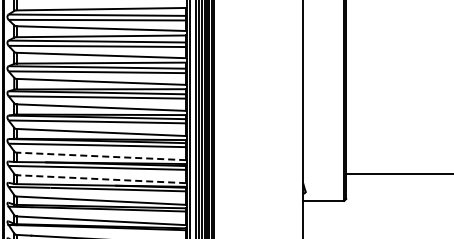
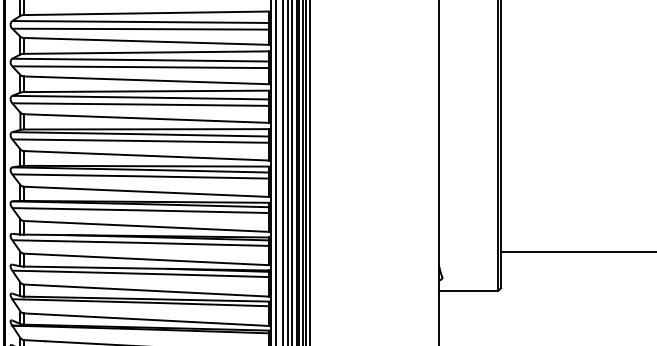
line: (101, 156) -> (146, 226), dashed -> solid
line: (101, 179) -> (146, 259), dashed -> solid

